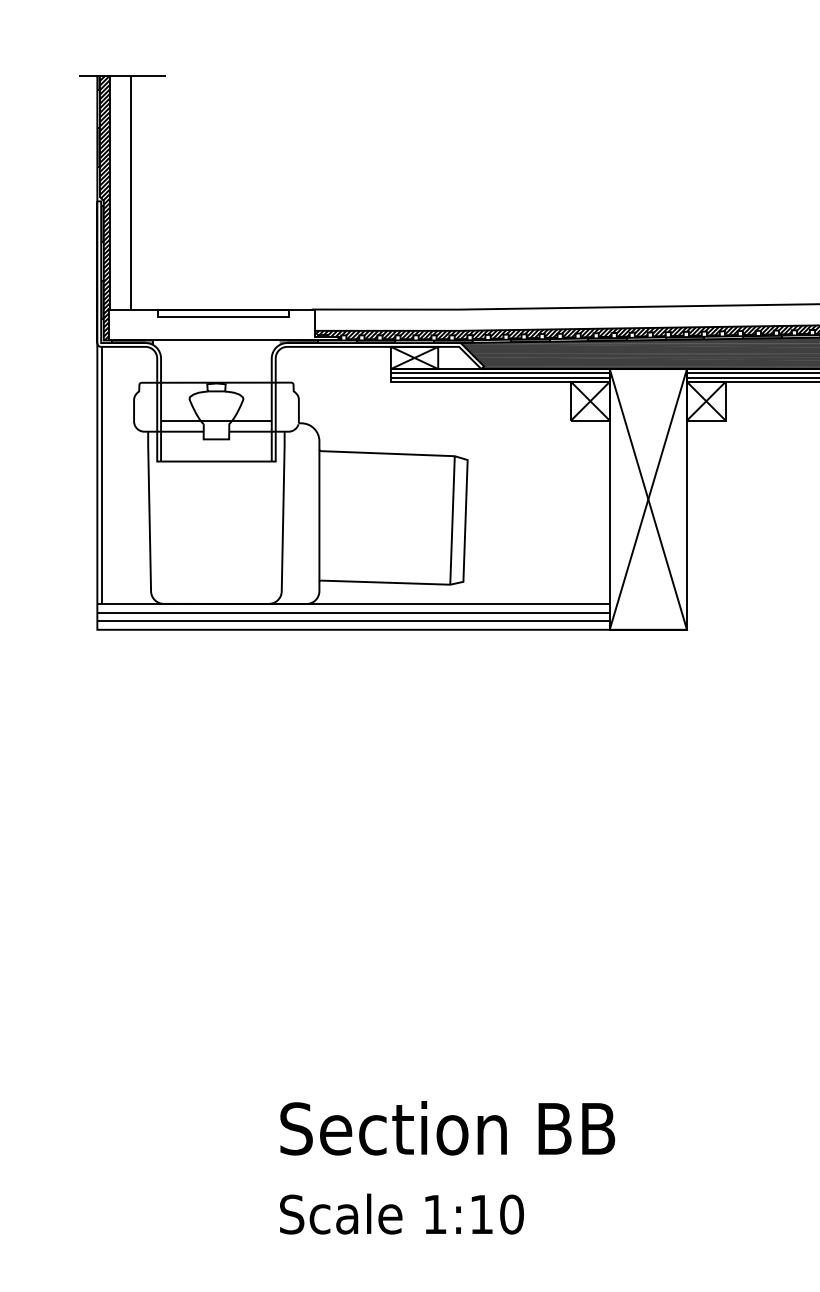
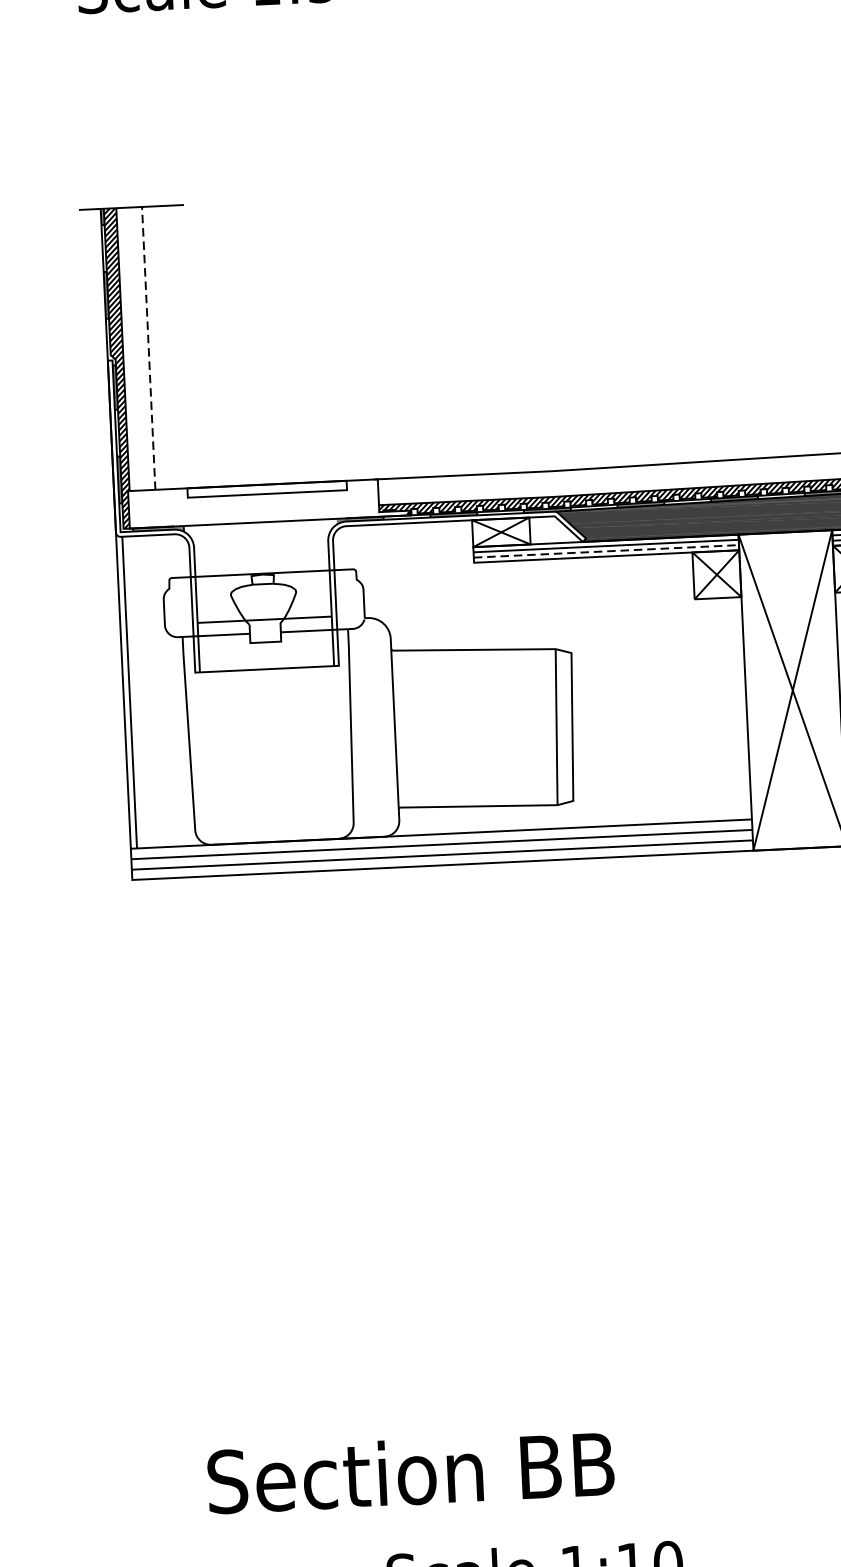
line: (131, 192) -> (148, 347), solid -> dashed
line: (500, 377) -> (606, 551), solid -> dashed
text: (447, 1128) -> (410, 1472), moved

